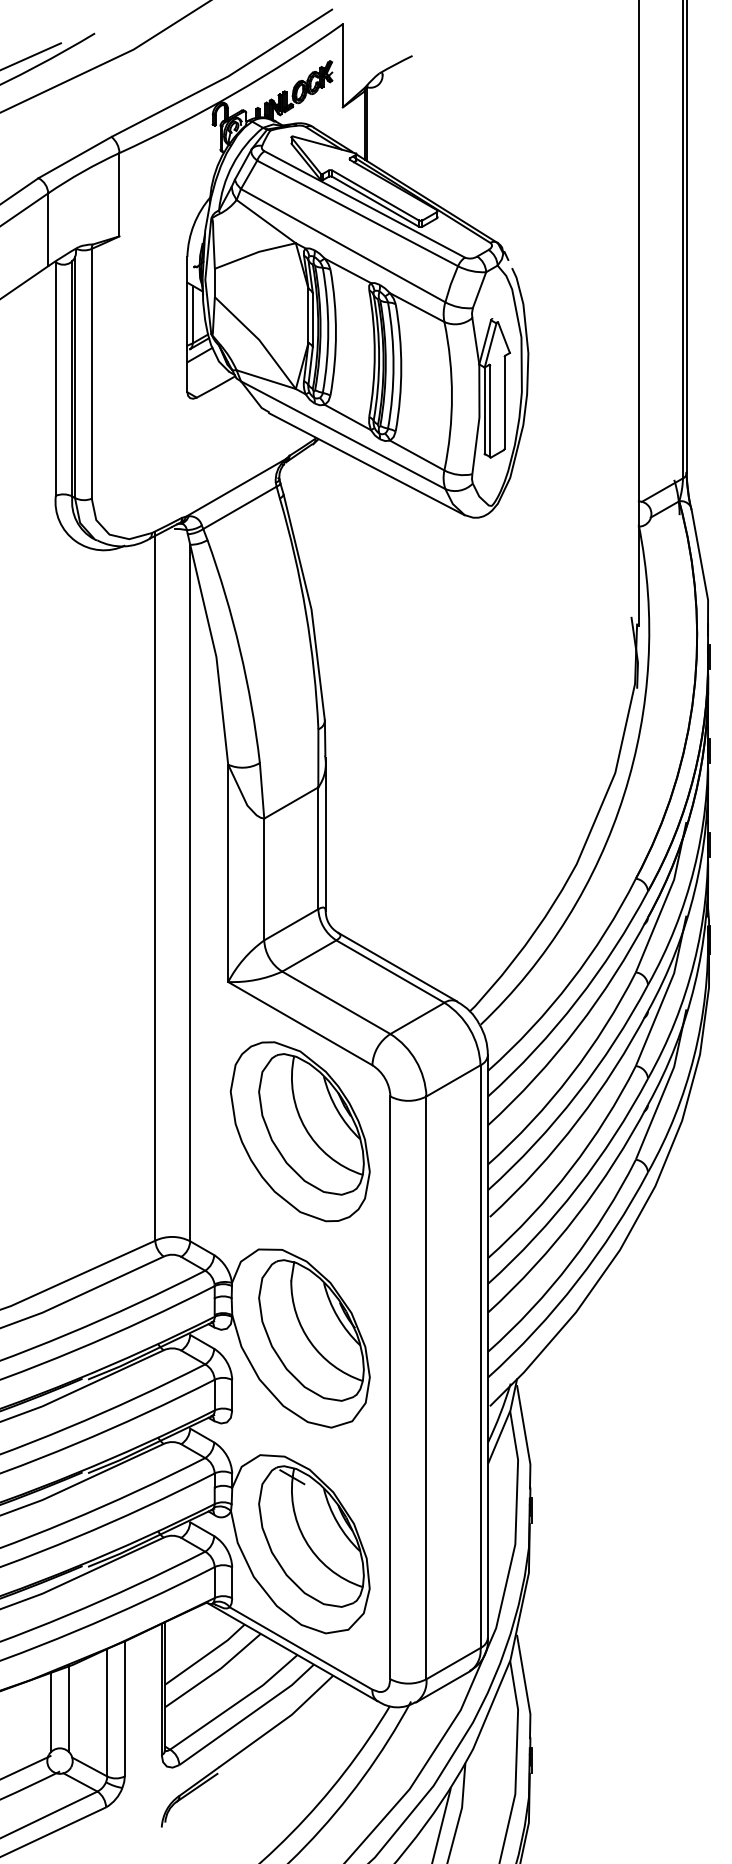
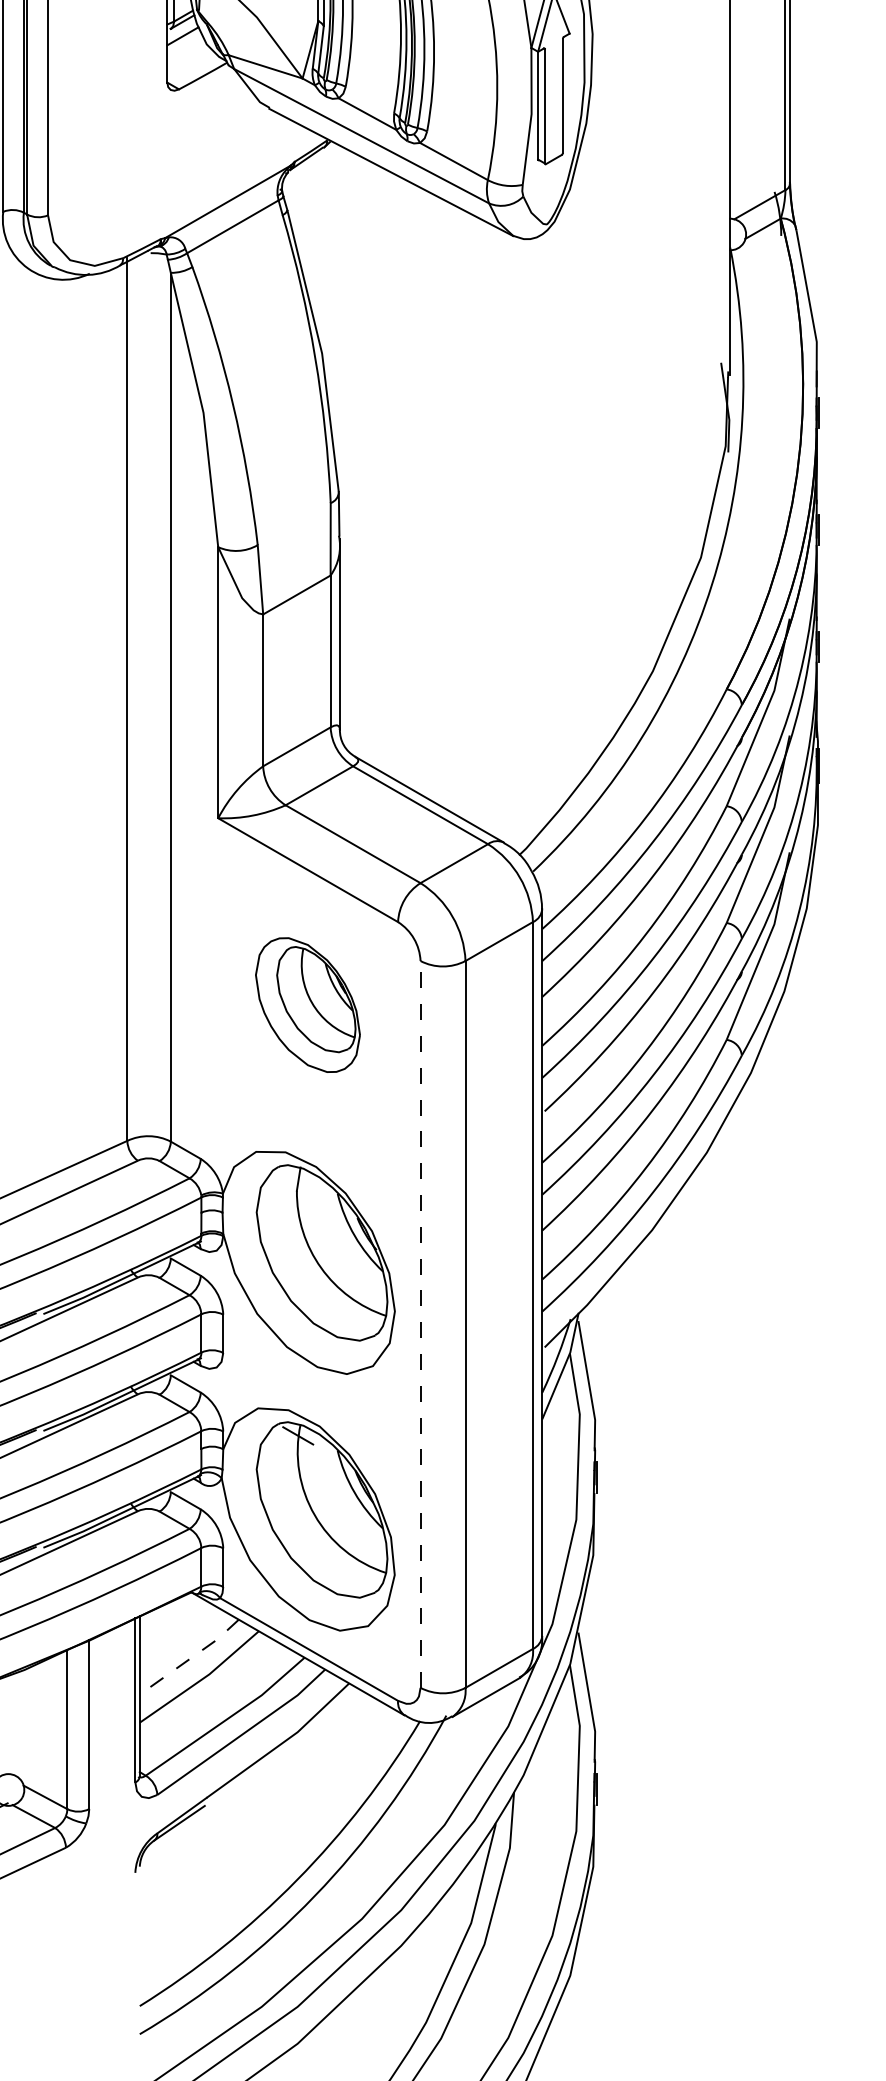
part: (299, 1131) -> (307, 1004), size x0.6
line: (390, 1387) -> (420, 1323), solid -> dashed
line: (206, 1655) -> (191, 1658), solid -> dashed
line: (68, 1709) -> (19, 1725), removed

